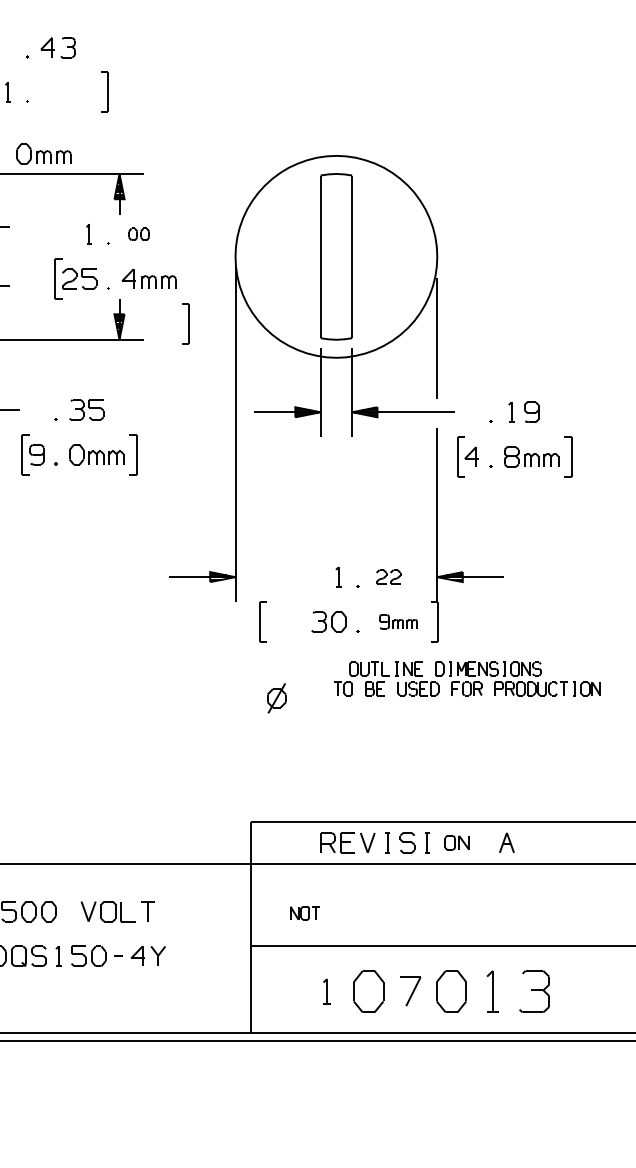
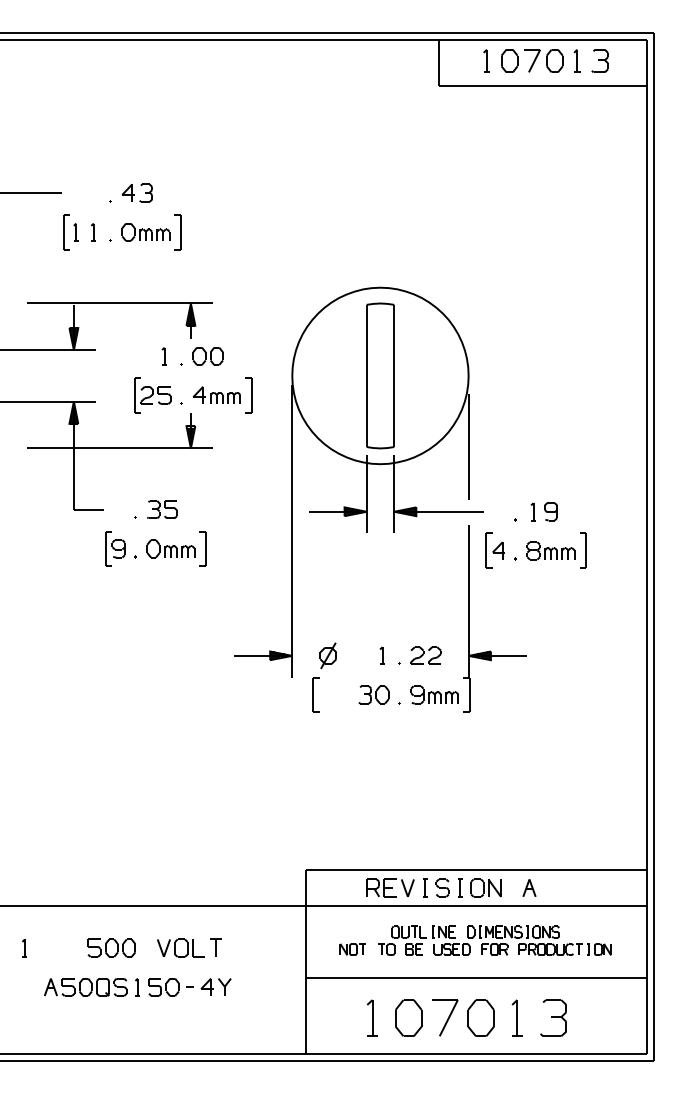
part: (43, 154) -> (145, 232), moved
part: (138, 234) -> (207, 356), size x1.67
part: (185, 323) -> (248, 395), moved
part: (387, 576) -> (425, 655), size x1.43
part: (398, 621) -> (434, 694), size x1.43
part: (466, 678) -> (494, 940), moved
part: (275, 697) -> (327, 655), moved
part: (456, 842) -> (485, 887), size x1.43
part: (326, 990) -> (371, 1017), size x1.67
part: (410, 990) -> (445, 1017), size x1.43

